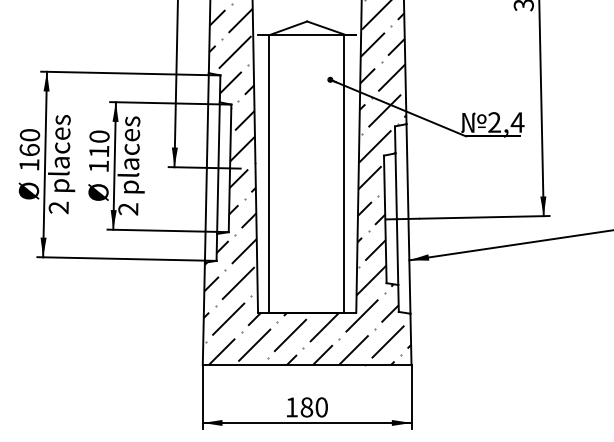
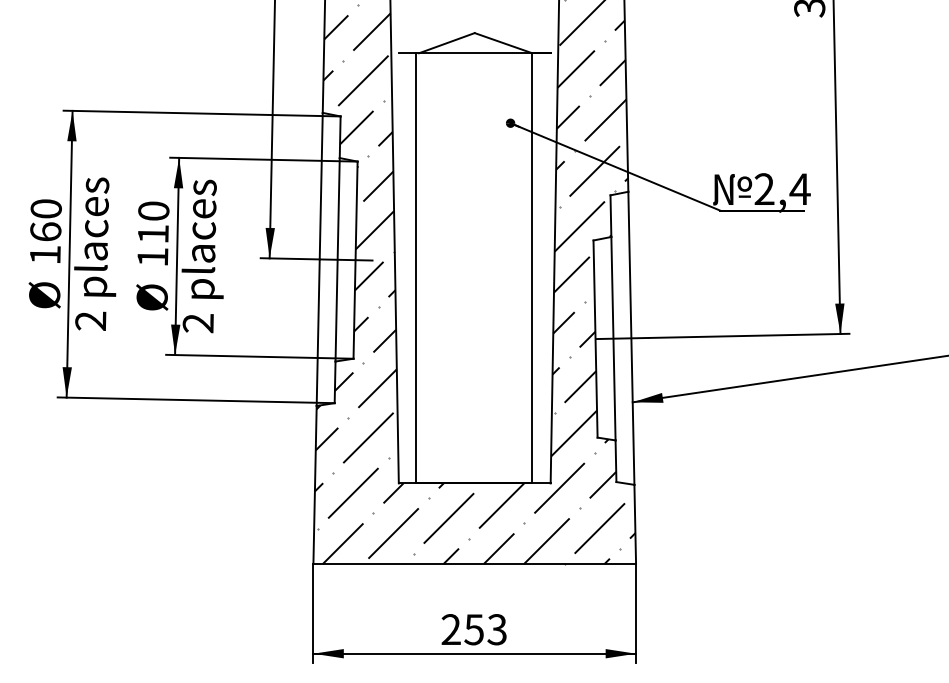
text: (306, 407) -> (473, 629), 180 -> 253

